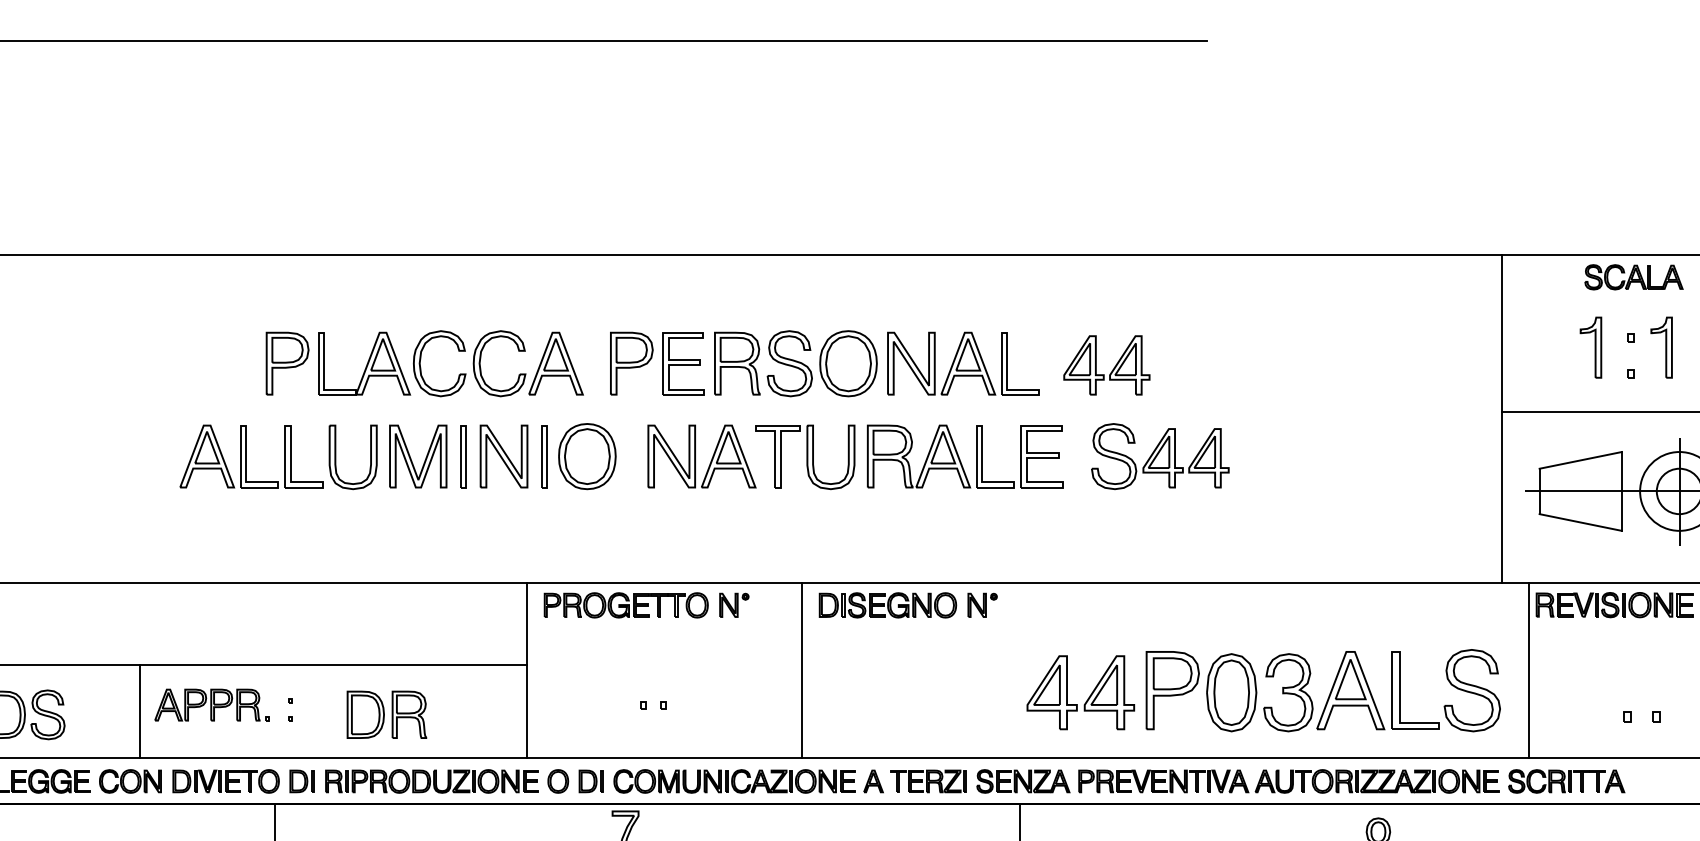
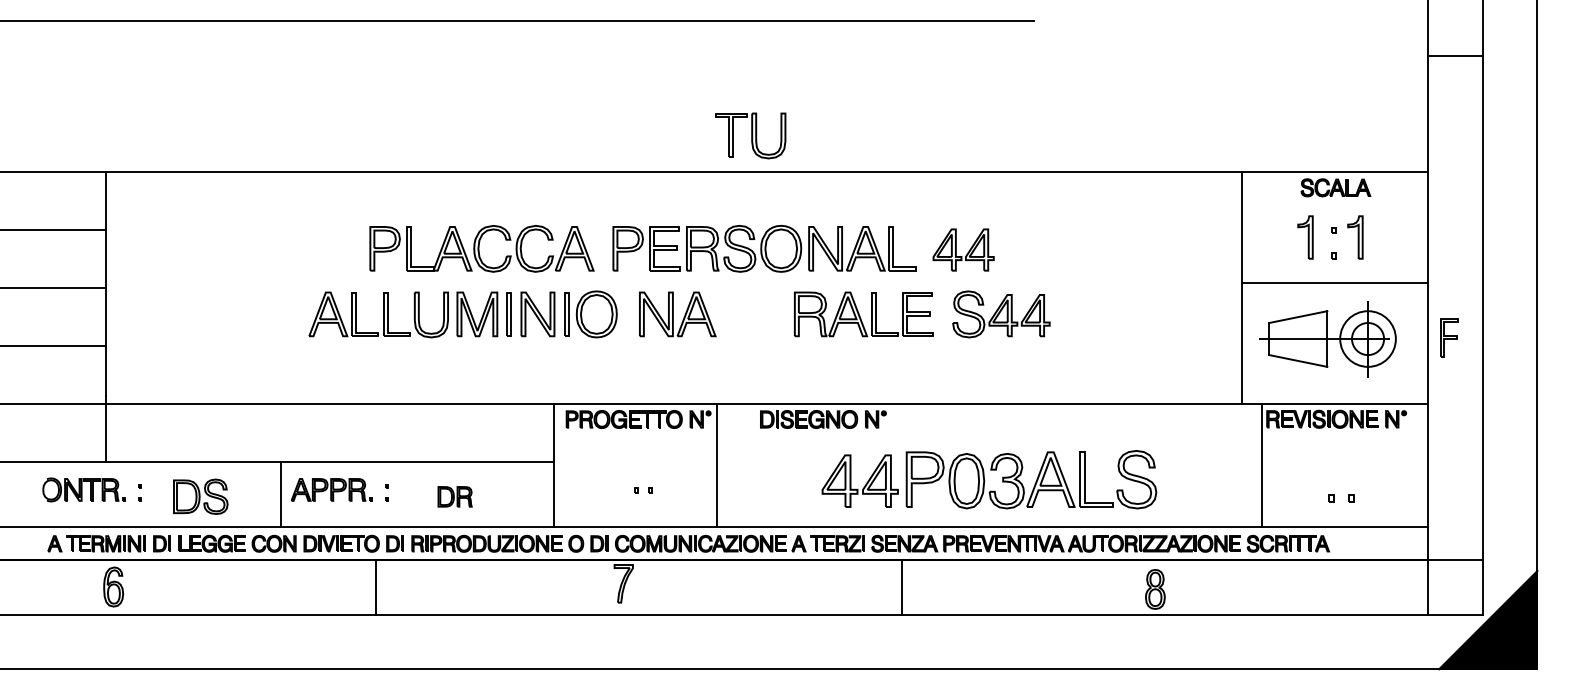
part: (805, 456) -> (750, 135), moved
line: (802, 670) -> (717, 465), moved
part: (1263, 690) -> (989, 479), moved
part: (385, 714) -> (454, 496), size x0.6

